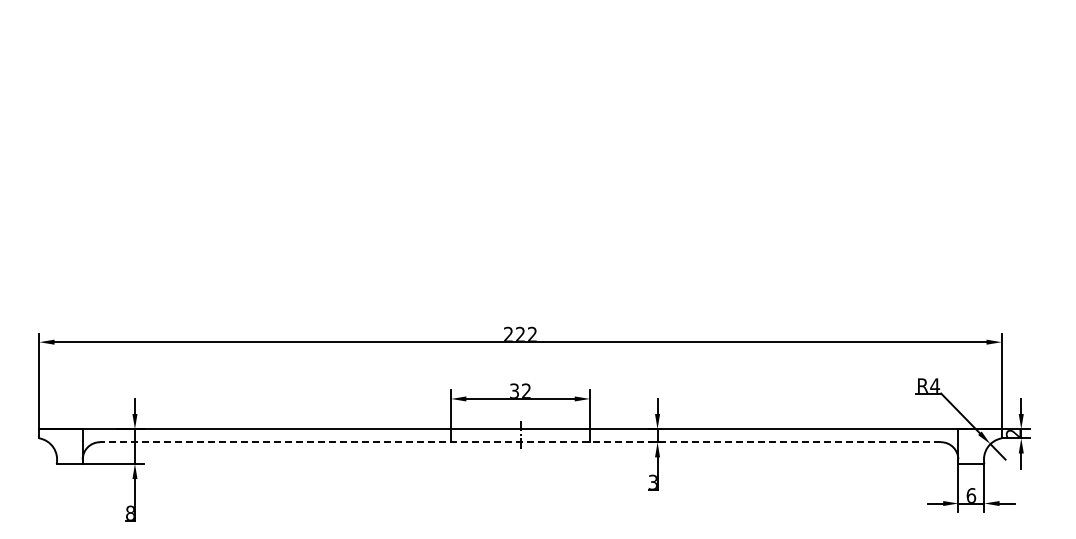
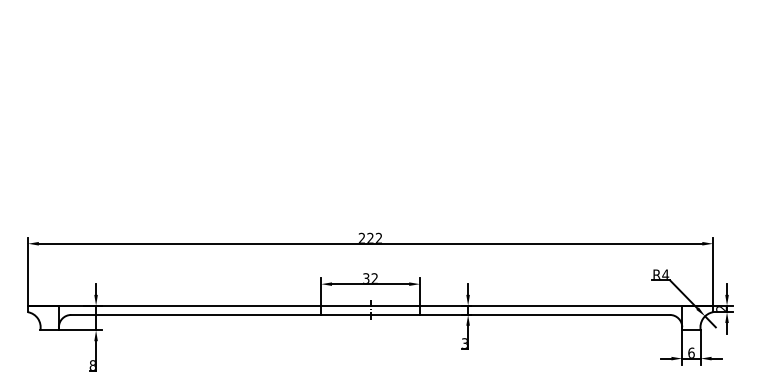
line: (520, 442) -> (370, 315), dashed -> solid

